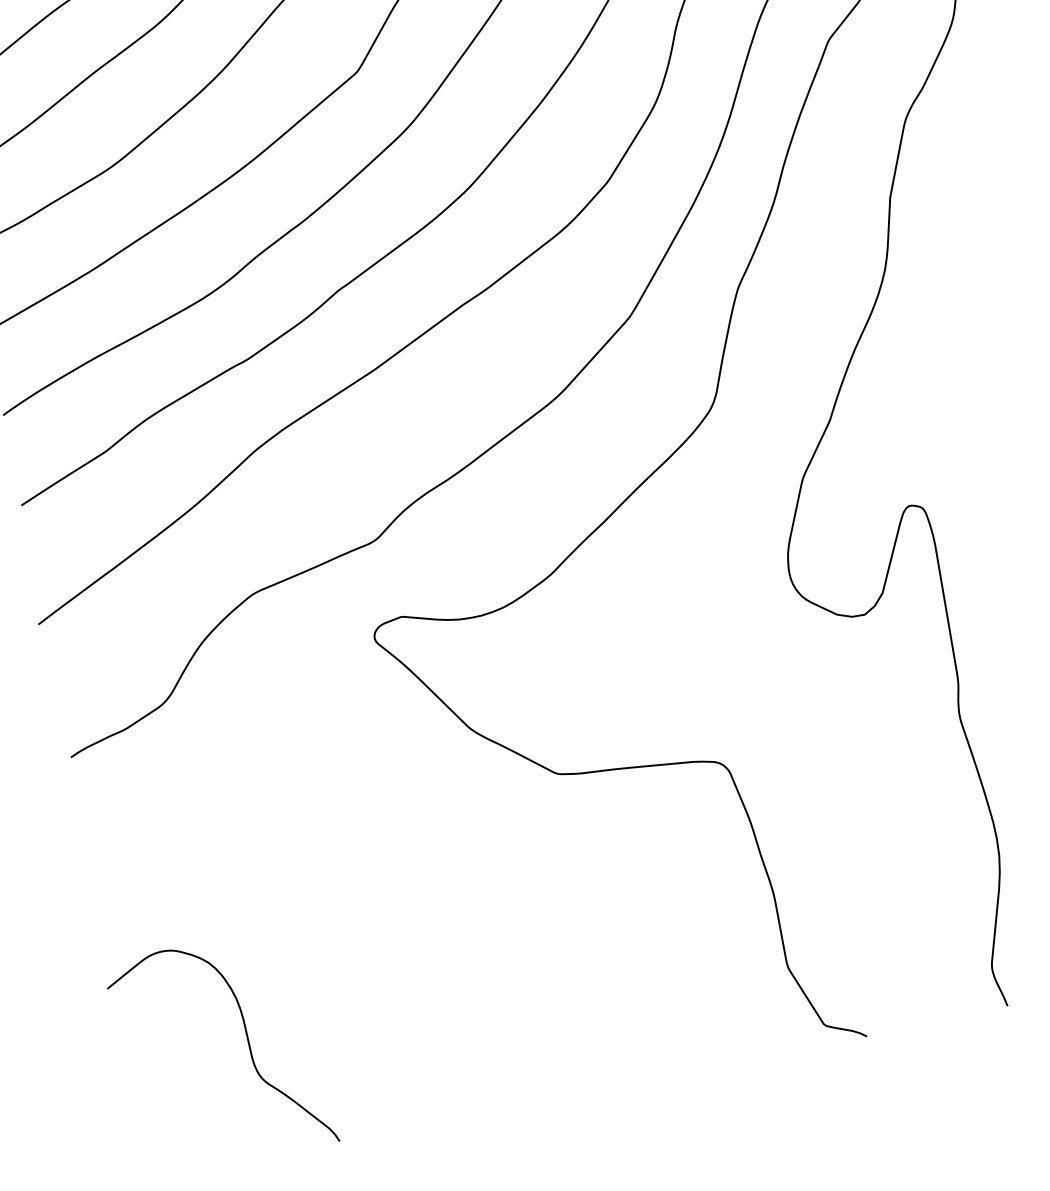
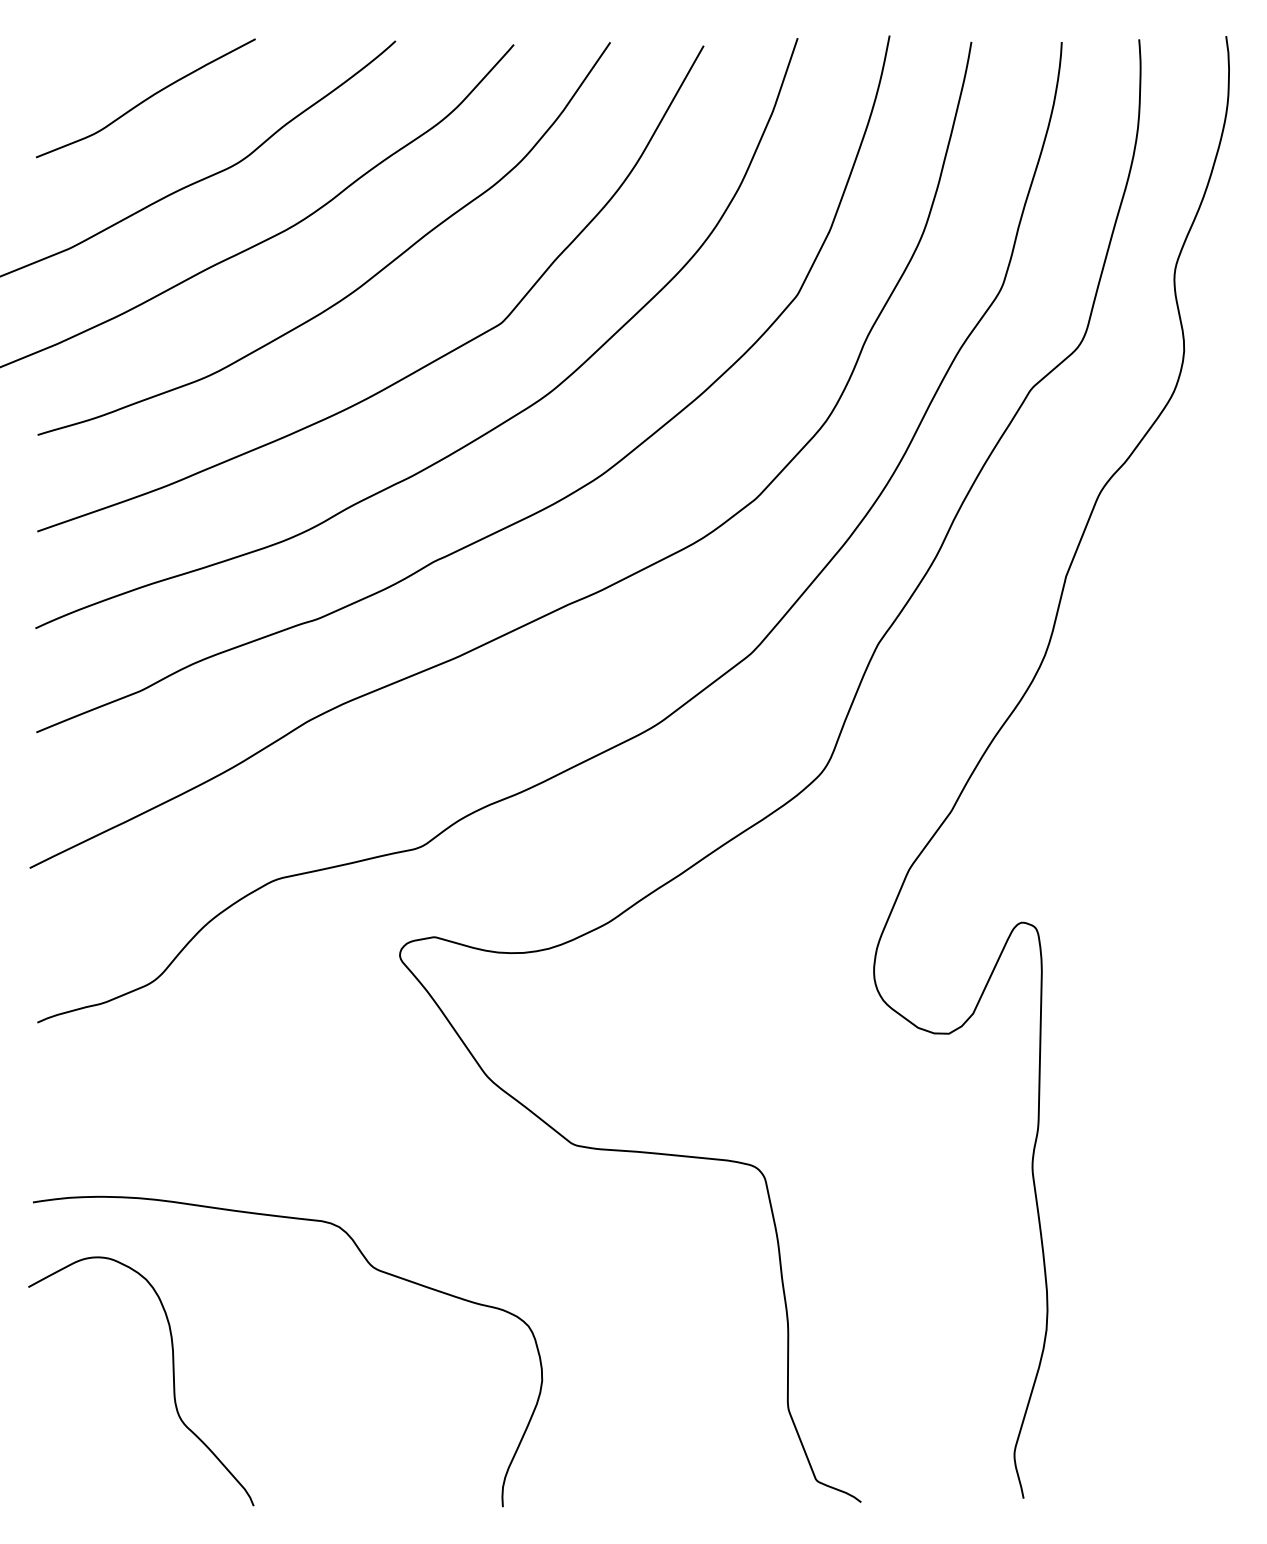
curve: (401, 913) -> (370, 1266), added

